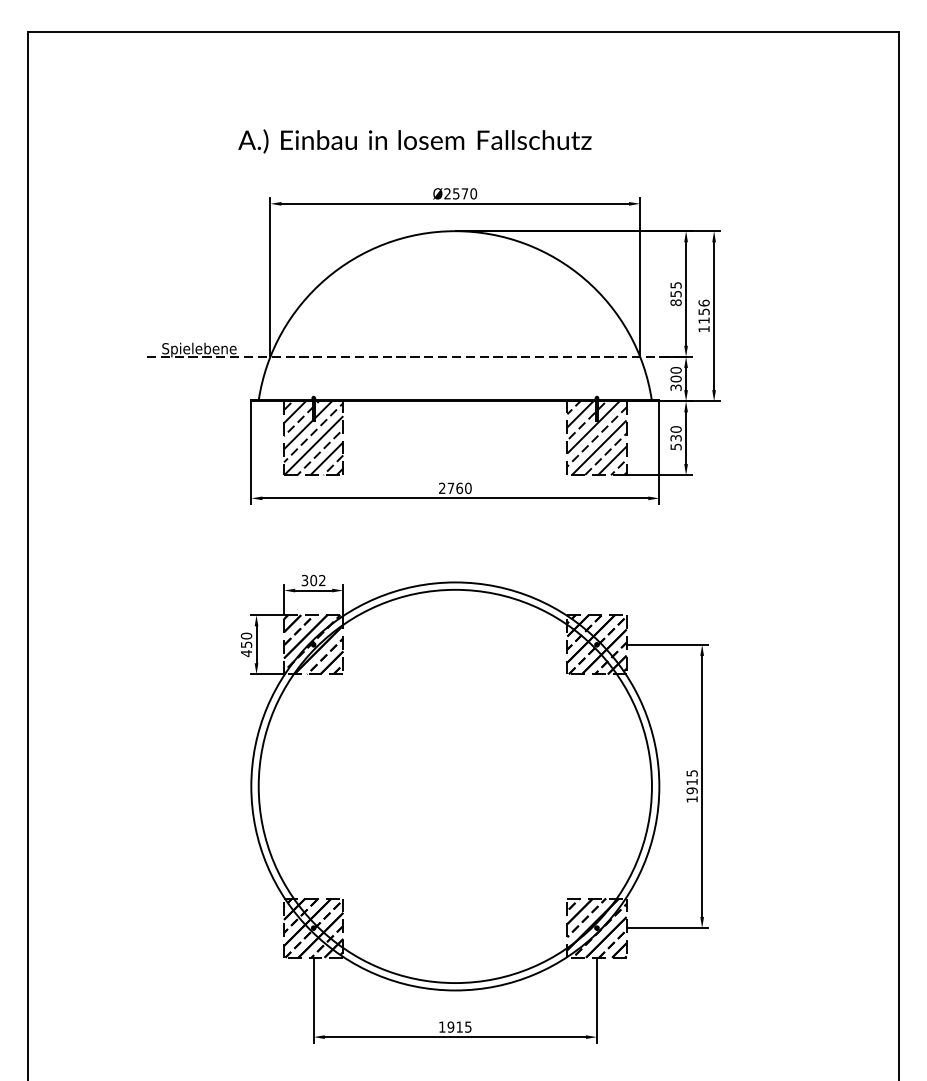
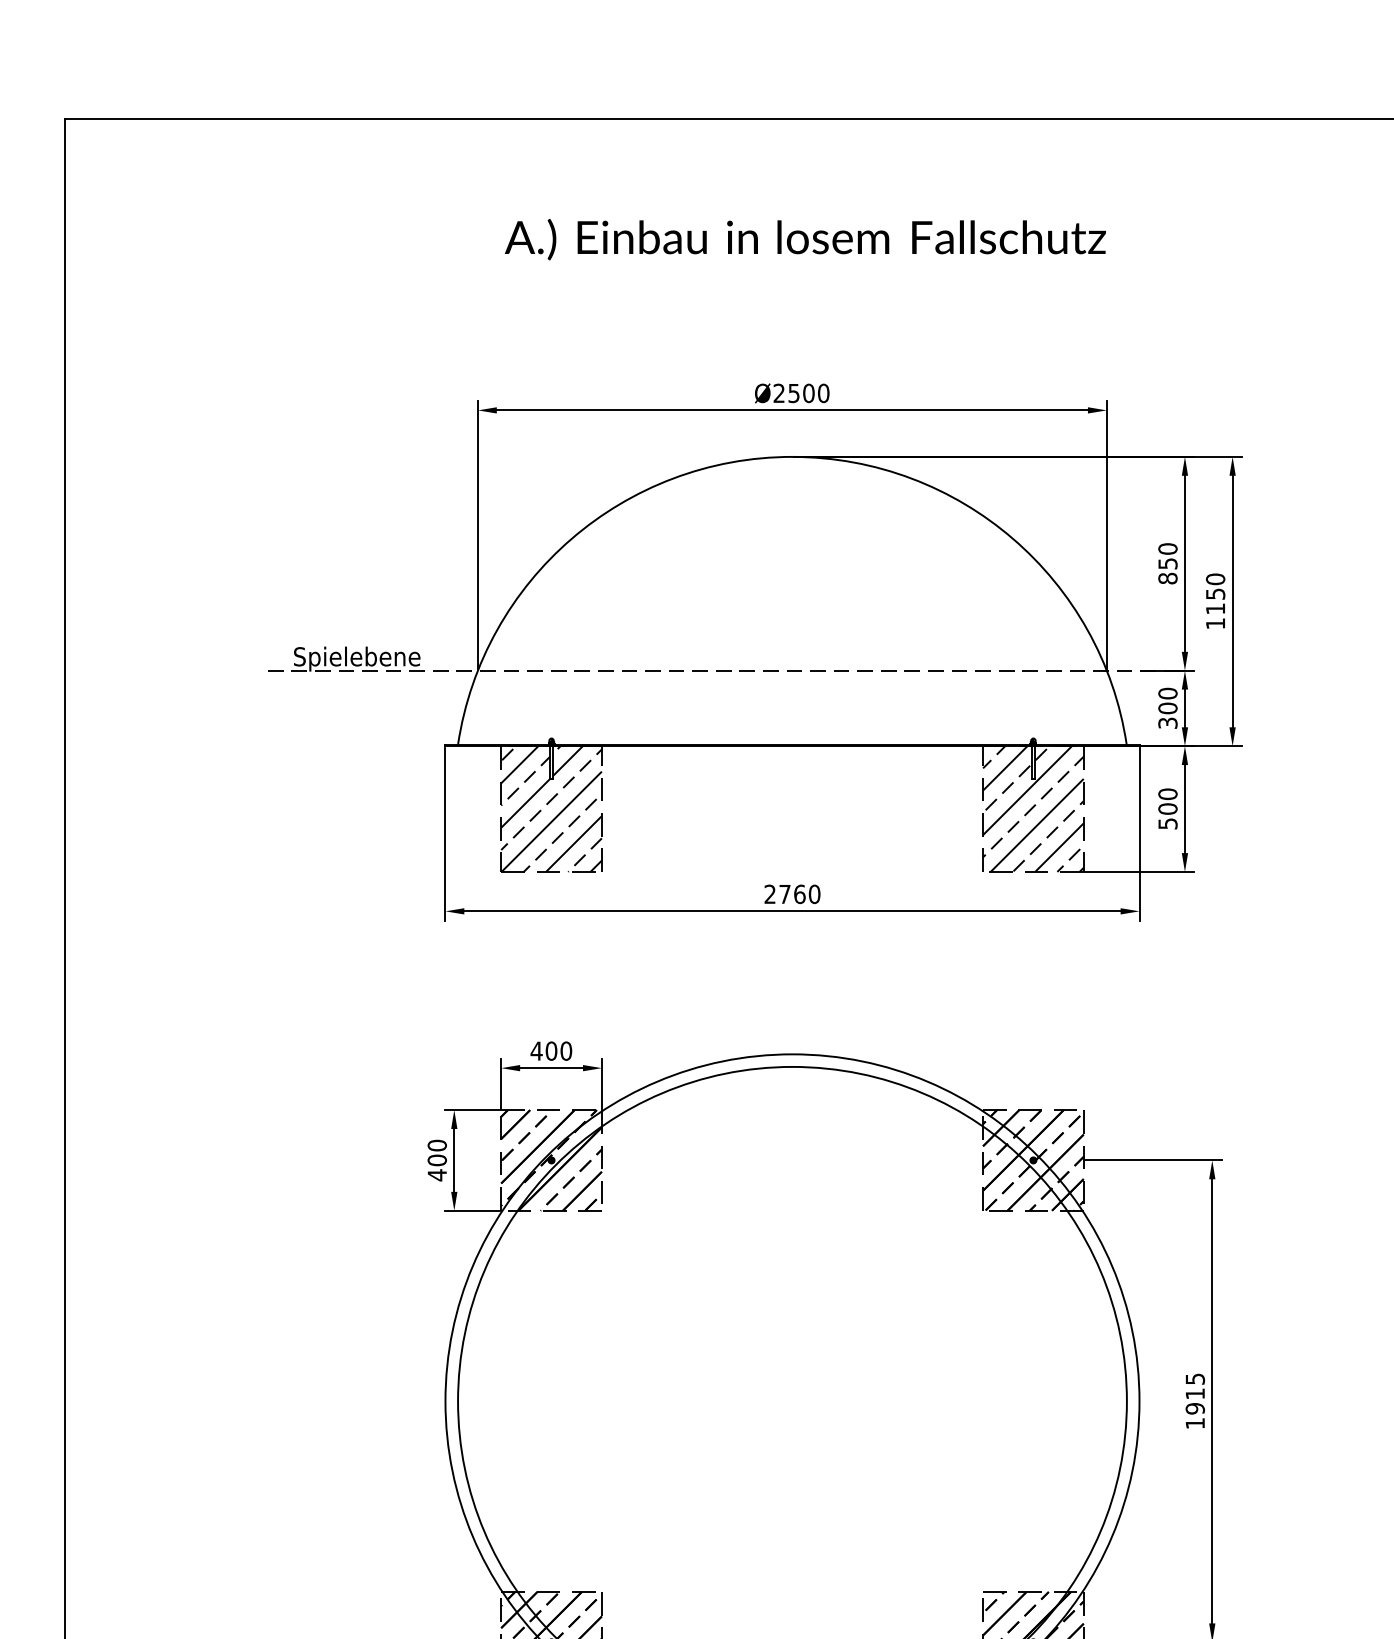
text: (414, 141) -> (804, 239), moved
text: (464, 193) -> (808, 392), Ø2570 -> Ø2500
text: (675, 285) -> (1166, 549), 855 -> 850
text: (703, 302) -> (1214, 578), 1156 -> 1150
text: (675, 437) -> (1166, 807), 530 -> 500
text: (313, 580) -> (551, 1051), 302 -> 400
text: (246, 644) -> (437, 1159), 450 -> 400

